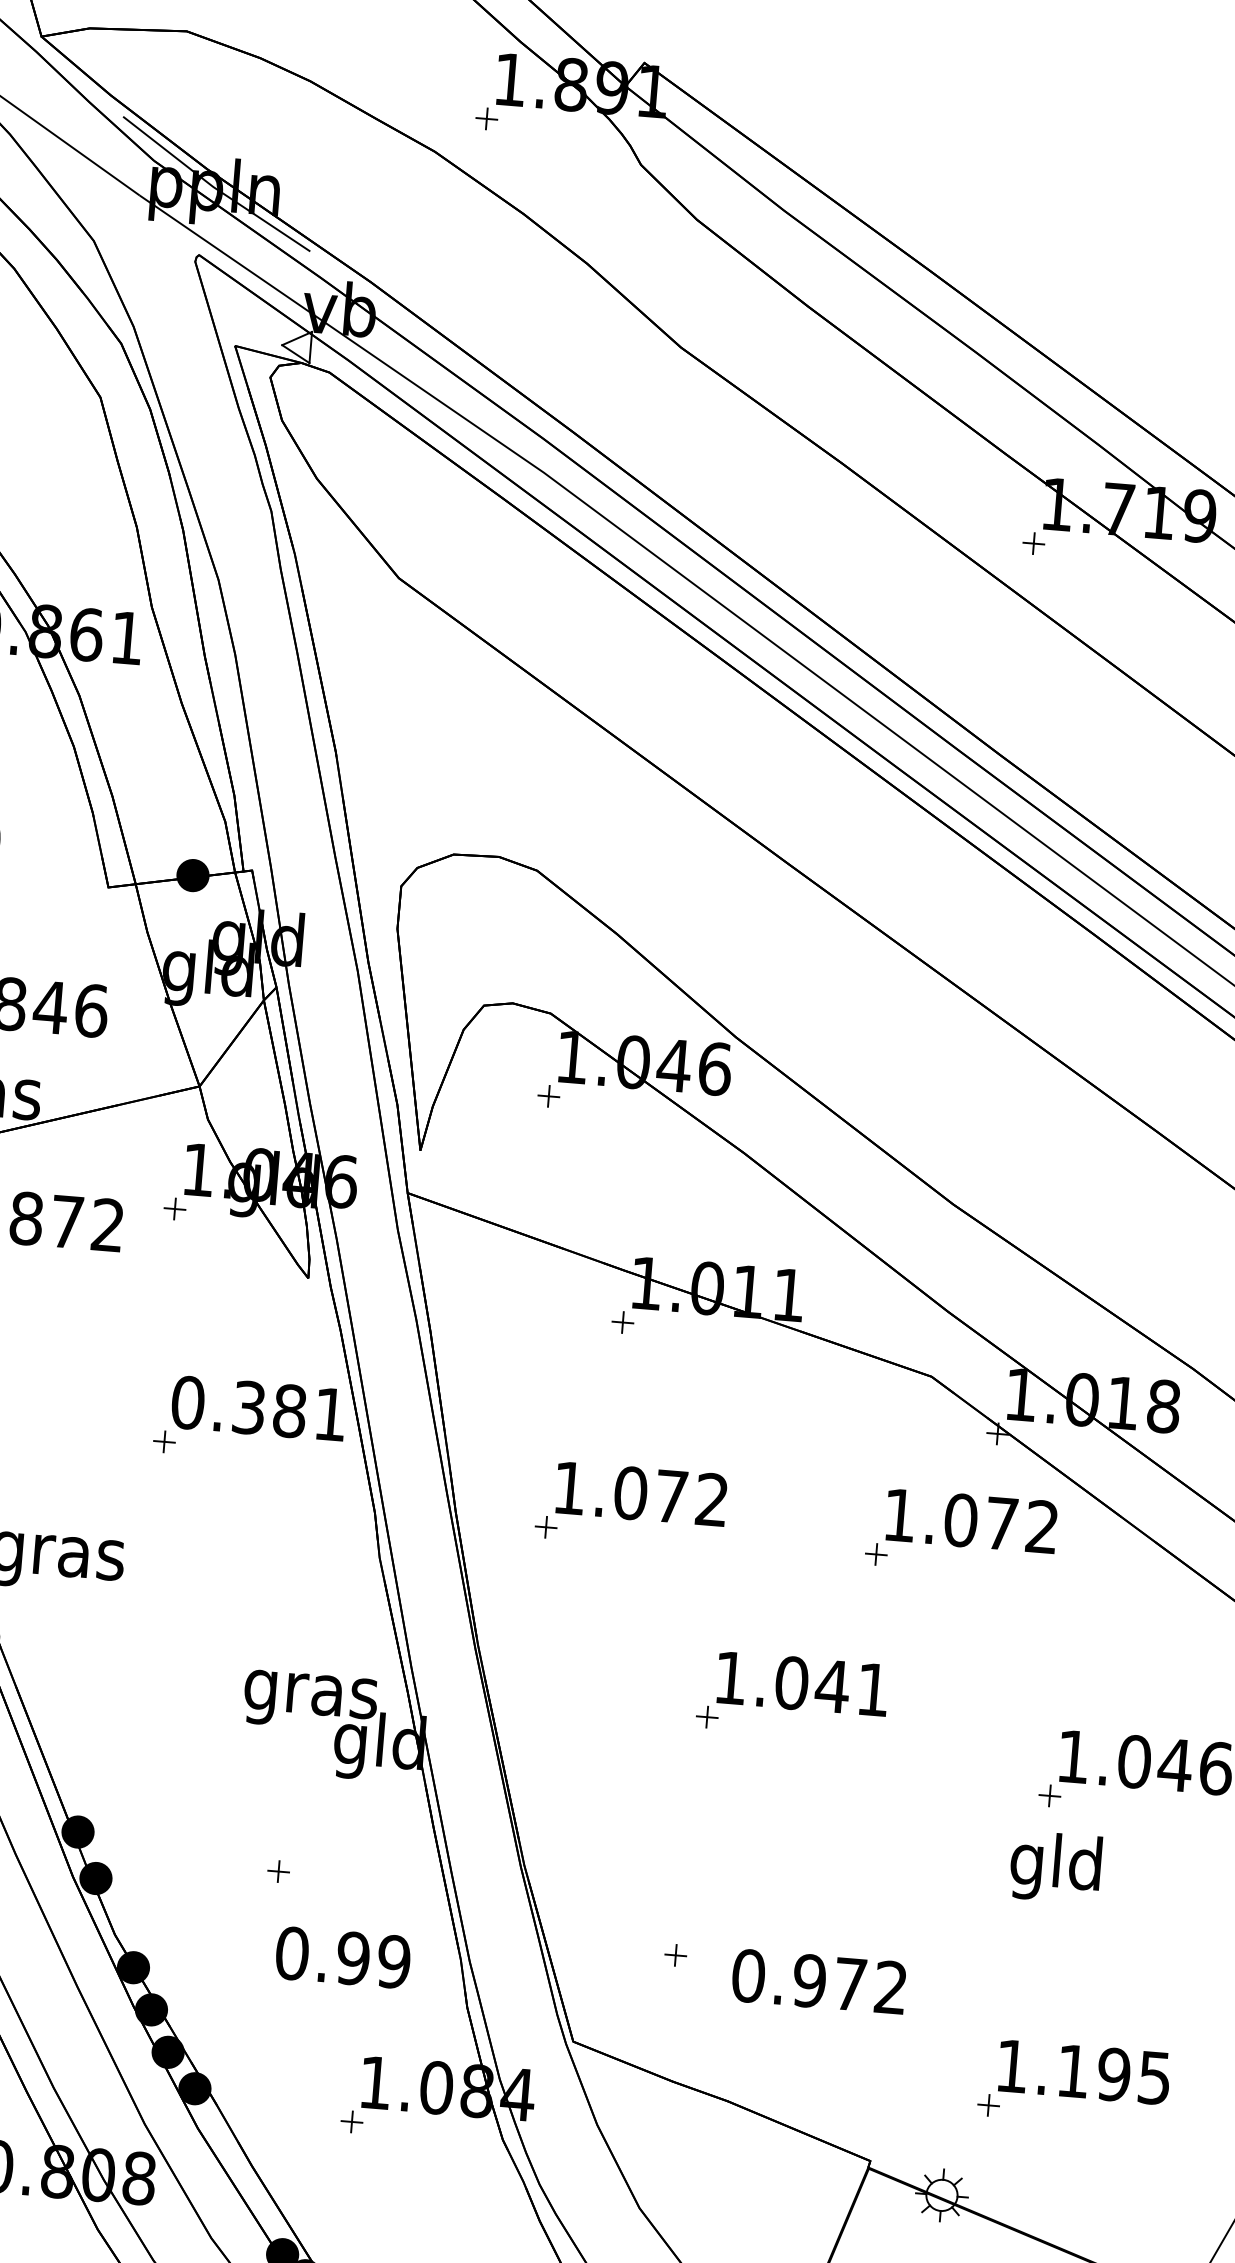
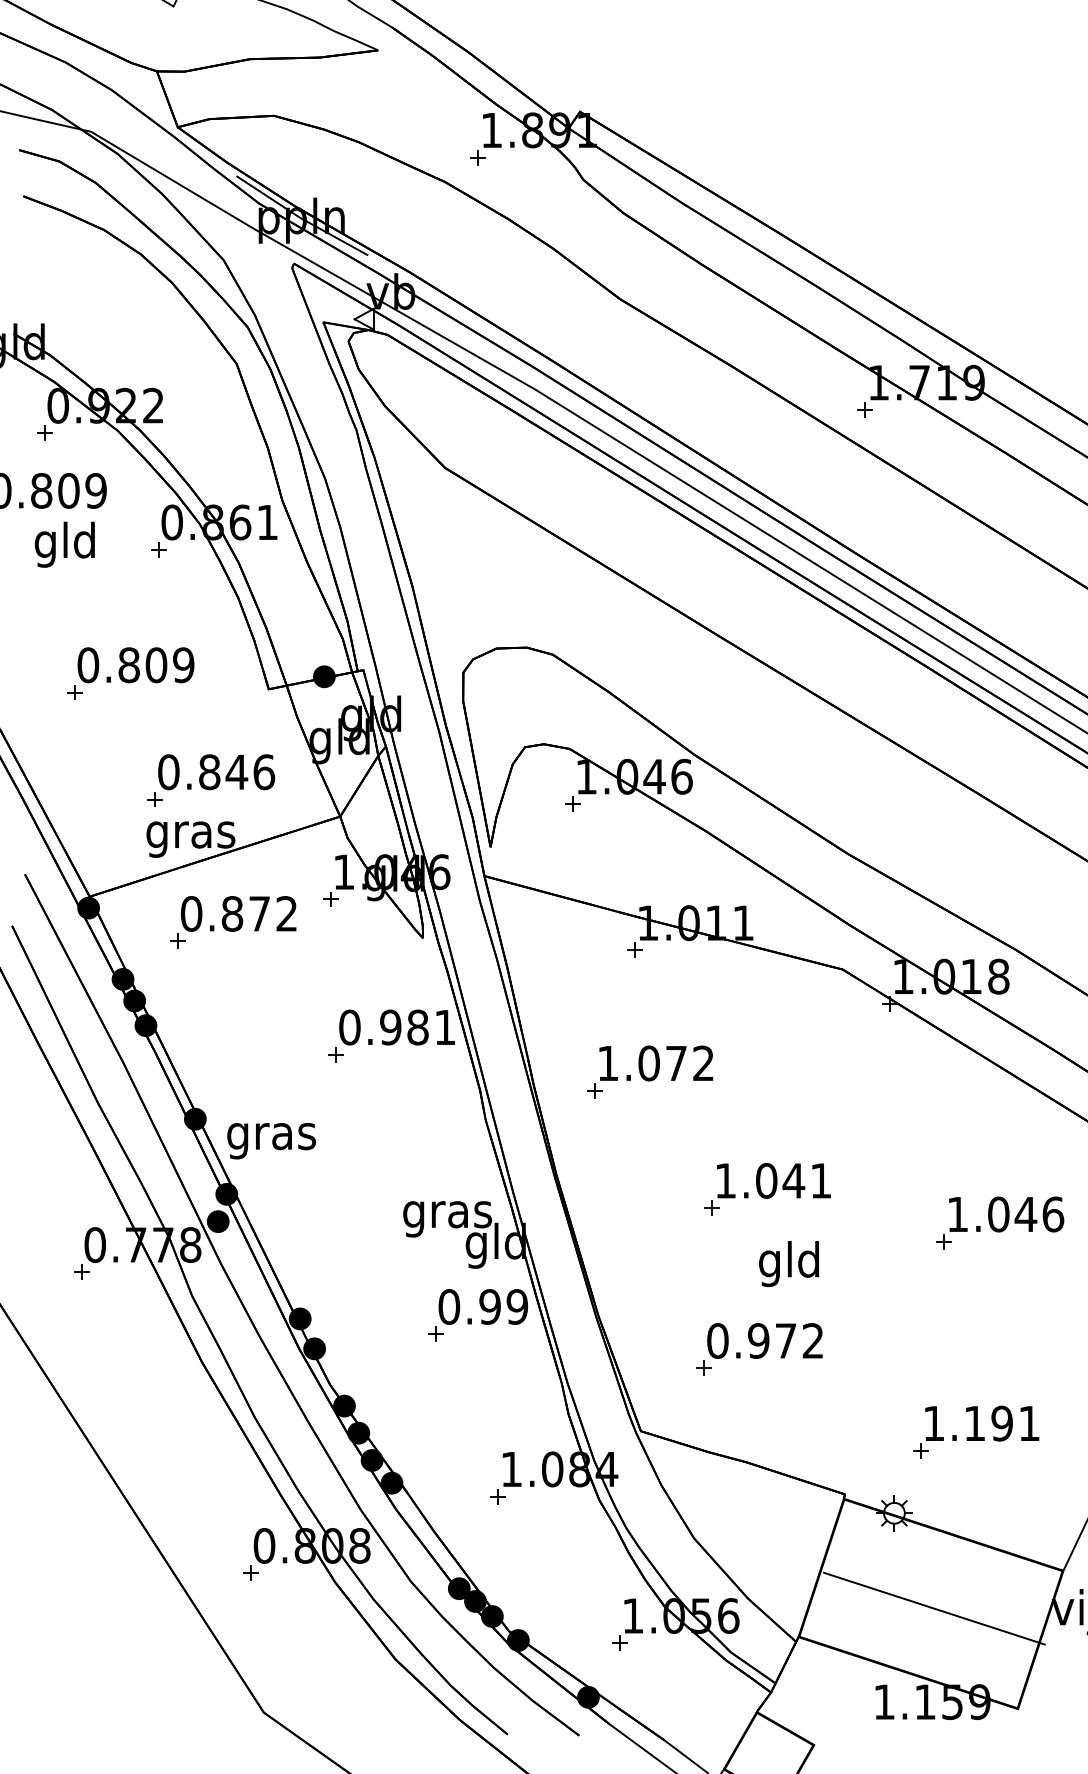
text: (248, 1407) -> (390, 1027), 0.381 -> 0.981
part: (961, 1532) -> (871, 1071), removed
text: (1054, 1866) -> (788, 1263), moved
text: (343, 1957) -> (483, 1306), moved
text: (818, 1980) -> (764, 1340), moved
text: (1154, 2077) -> (1029, 1423), 1.195 -> 1.191

